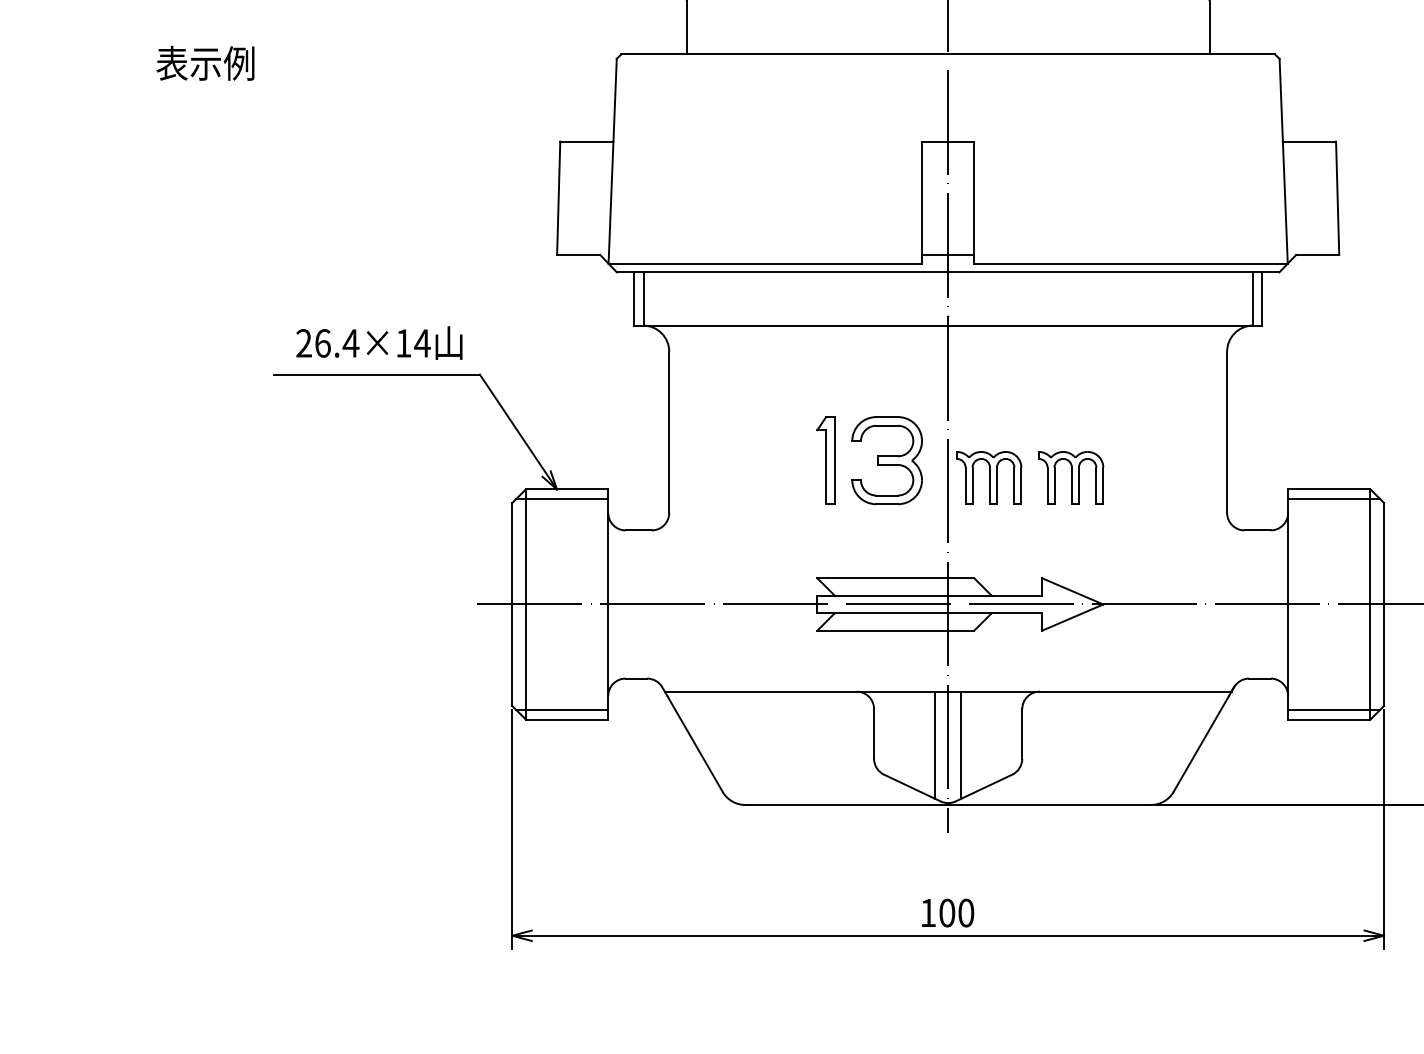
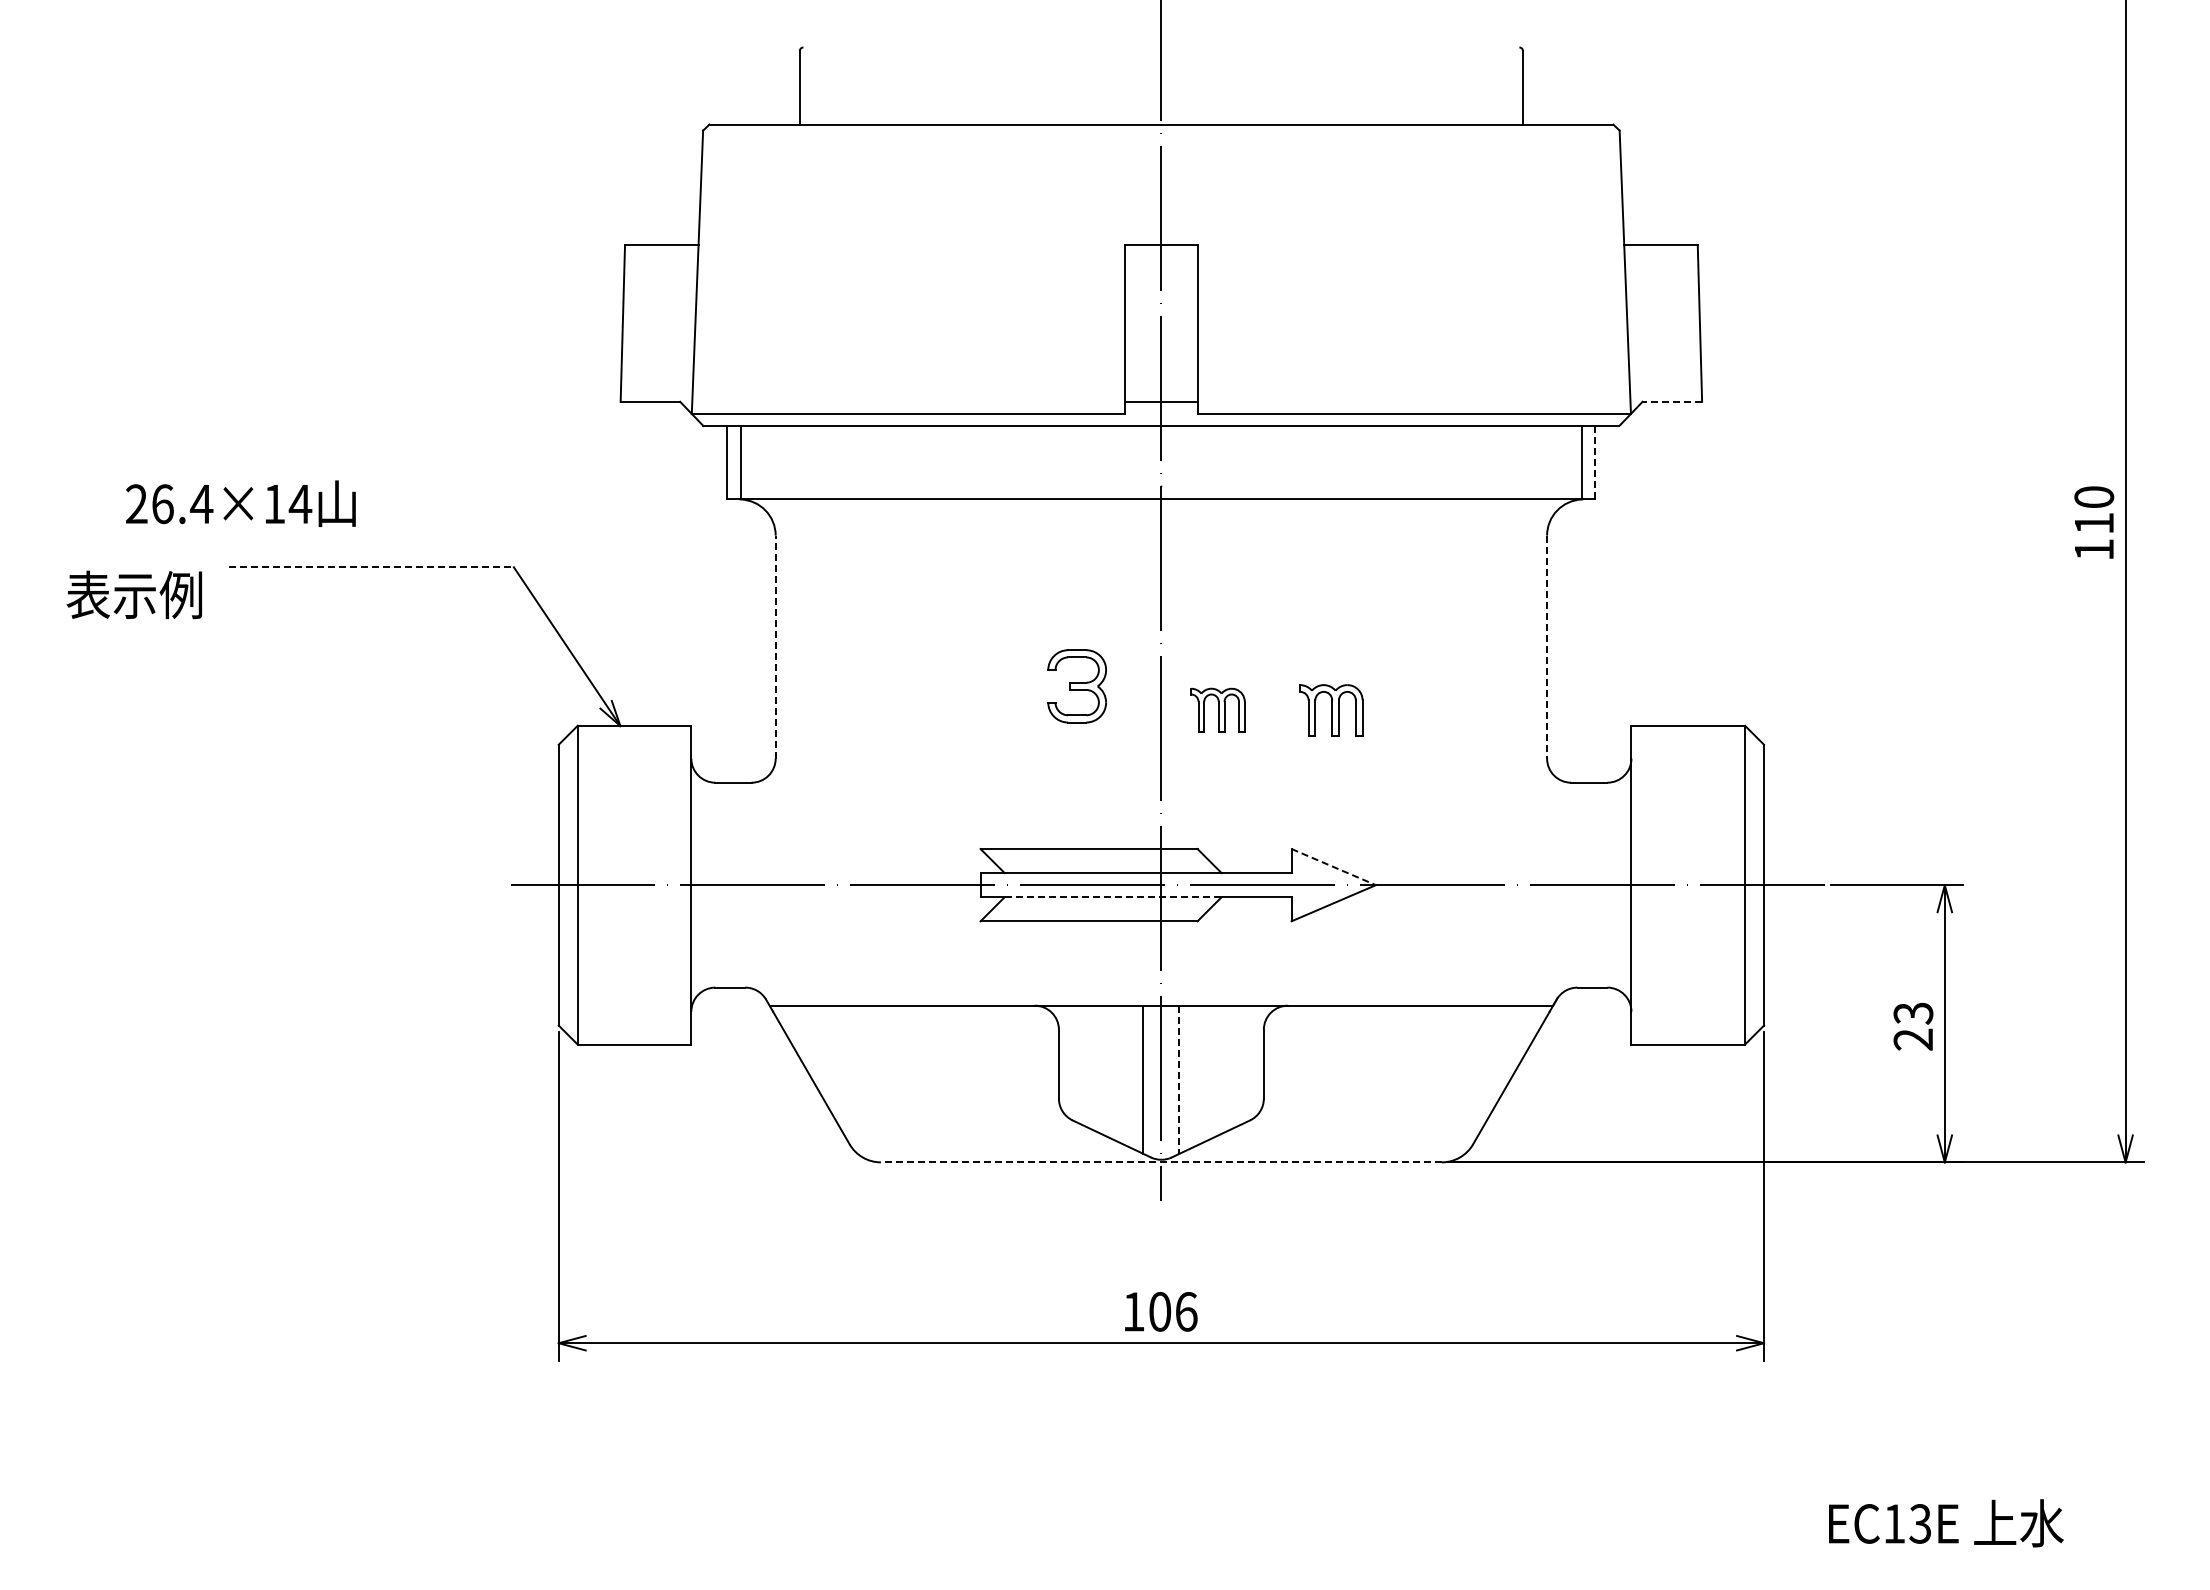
text: (204, 63) -> (133, 594), moved
line: (1317, 254) -> (1672, 401), solid -> dashed
line: (1262, 298) -> (1595, 462), solid -> dashed
text: (379, 342) -> (240, 503), moved
line: (377, 374) -> (372, 567), solid -> dashed
line: (669, 431) -> (775, 646), solid -> dashed
line: (1227, 432) -> (1547, 647), solid -> dashed
part: (826, 460) -> (992, 686), removed
part: (887, 460) -> (1077, 686), size x0.6
part: (988, 478) -> (1217, 710), size x0.6
part: (1071, 478) -> (1331, 710), size x0.7
line: (562, 499) -> (627, 739), removed
line: (1334, 499) -> (1695, 739), removed
line: (1072, 591) -> (1333, 867), solid -> dashed
line: (913, 613) -> (1113, 897), solid -> dashed
line: (562, 709) -> (627, 1030), removed
line: (1334, 709) -> (1695, 1030), removed
line: (961, 745) -> (1179, 1080), solid -> dashed
line: (947, 805) -> (1160, 1162), solid -> dashed
text: (966, 912) -> (1186, 1311), 100 -> 106

